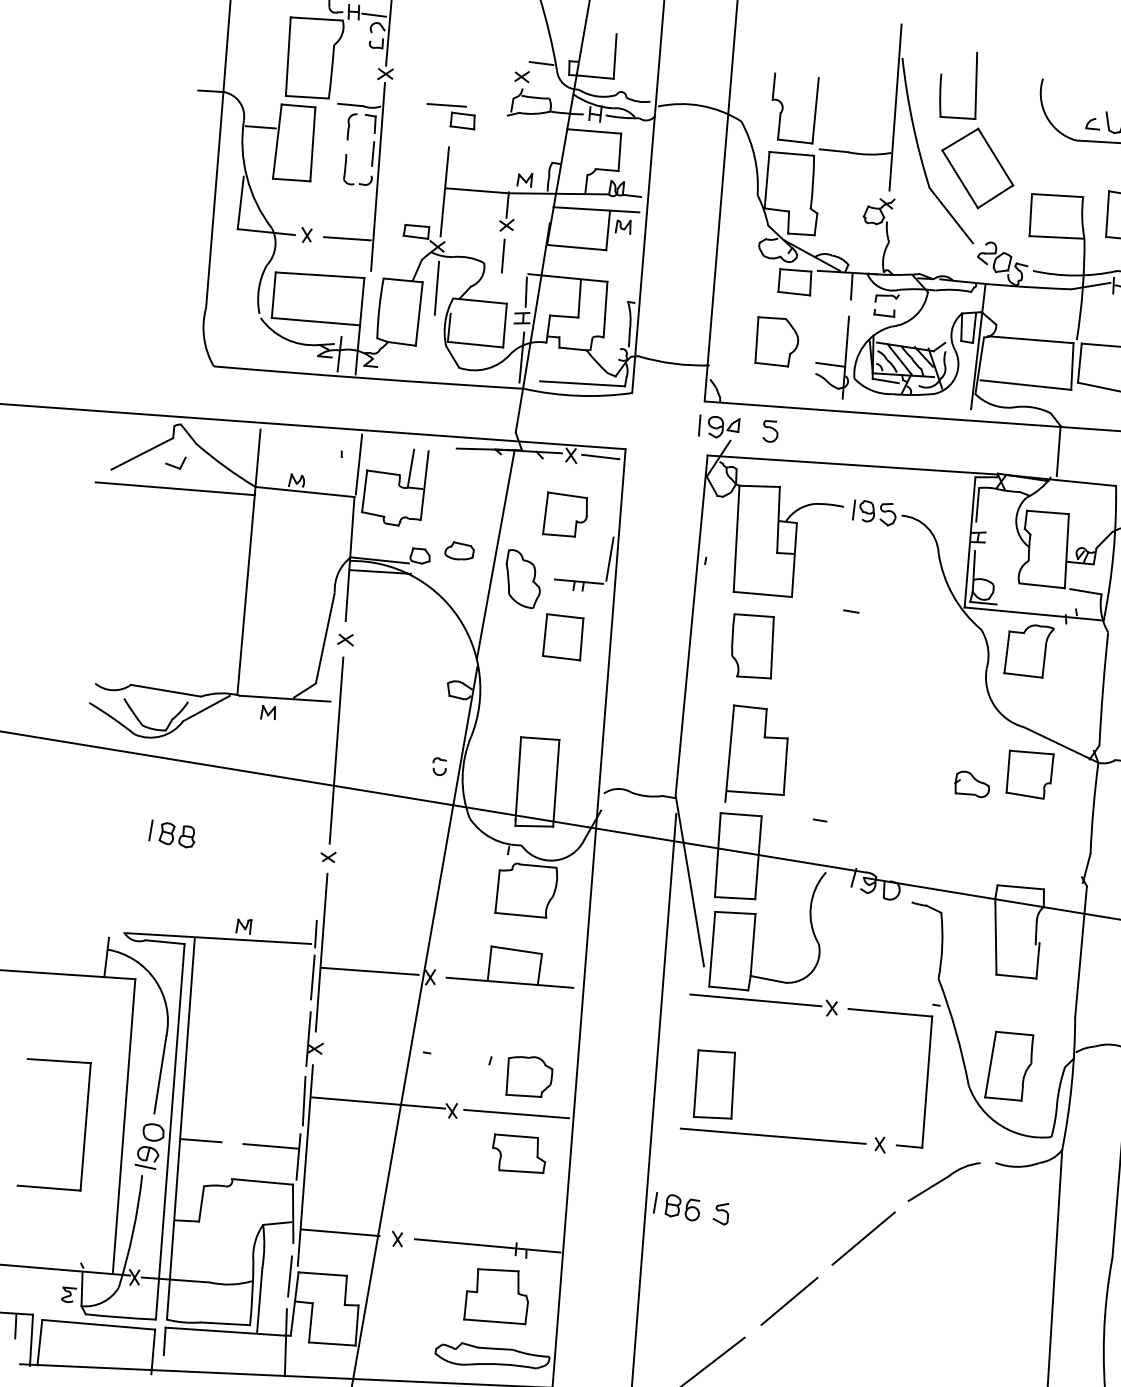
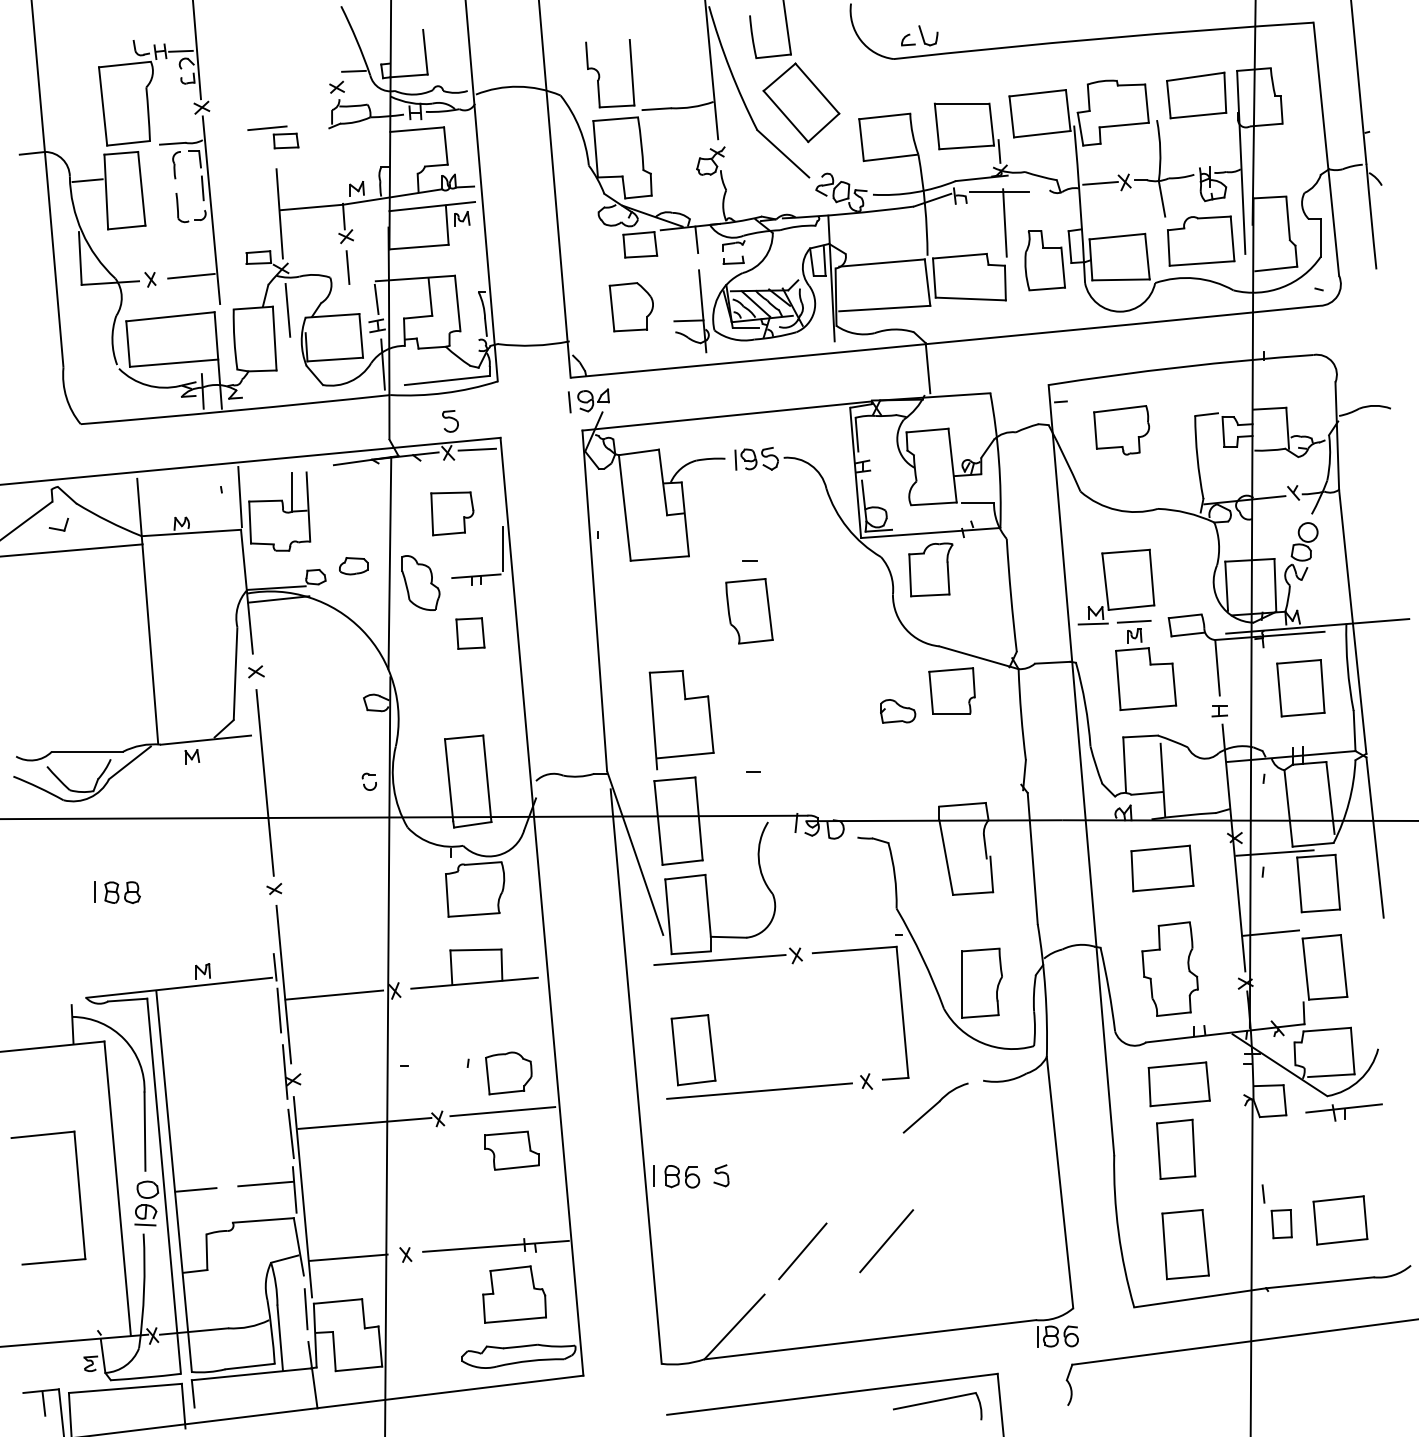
part: (770, 431) -> (450, 421), moved
part: (563, 637) -> (470, 633), size x0.7
part: (752, 646) -> (749, 611), moved
line: (863, 1238) -> (886, 1241), moved

